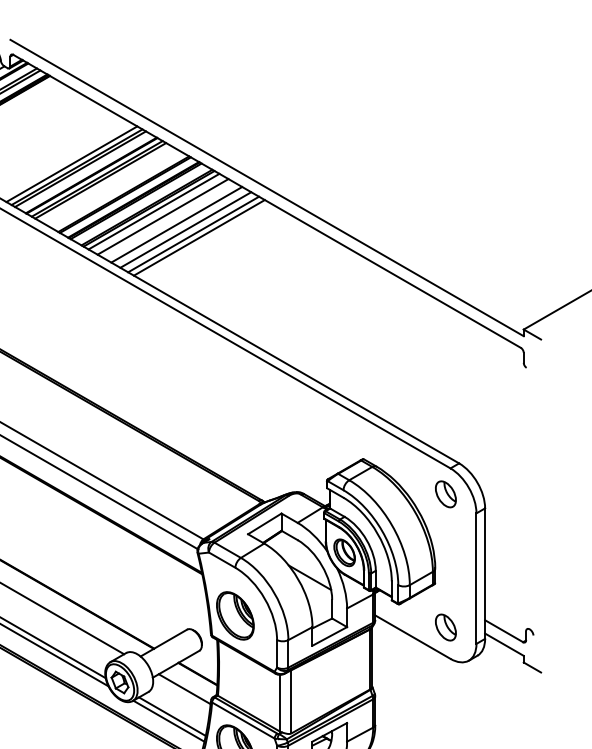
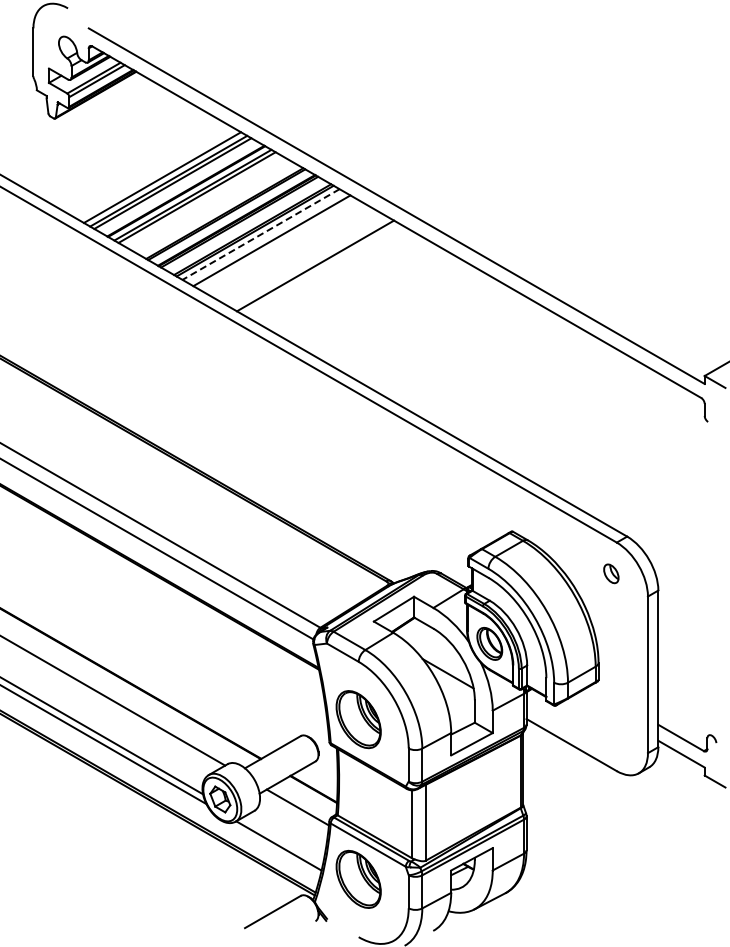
line: (154, 211) -> (261, 234), solid -> dashed
line: (176, 224) -> (287, 249), removed
line: (185, 229) -> (298, 256), removed
line: (193, 234) -> (308, 261), removed
part: (446, 494) -> (611, 573), size x0.6
part: (446, 627) -> (611, 733), removed
line: (172, 716) -> (283, 840), removed

